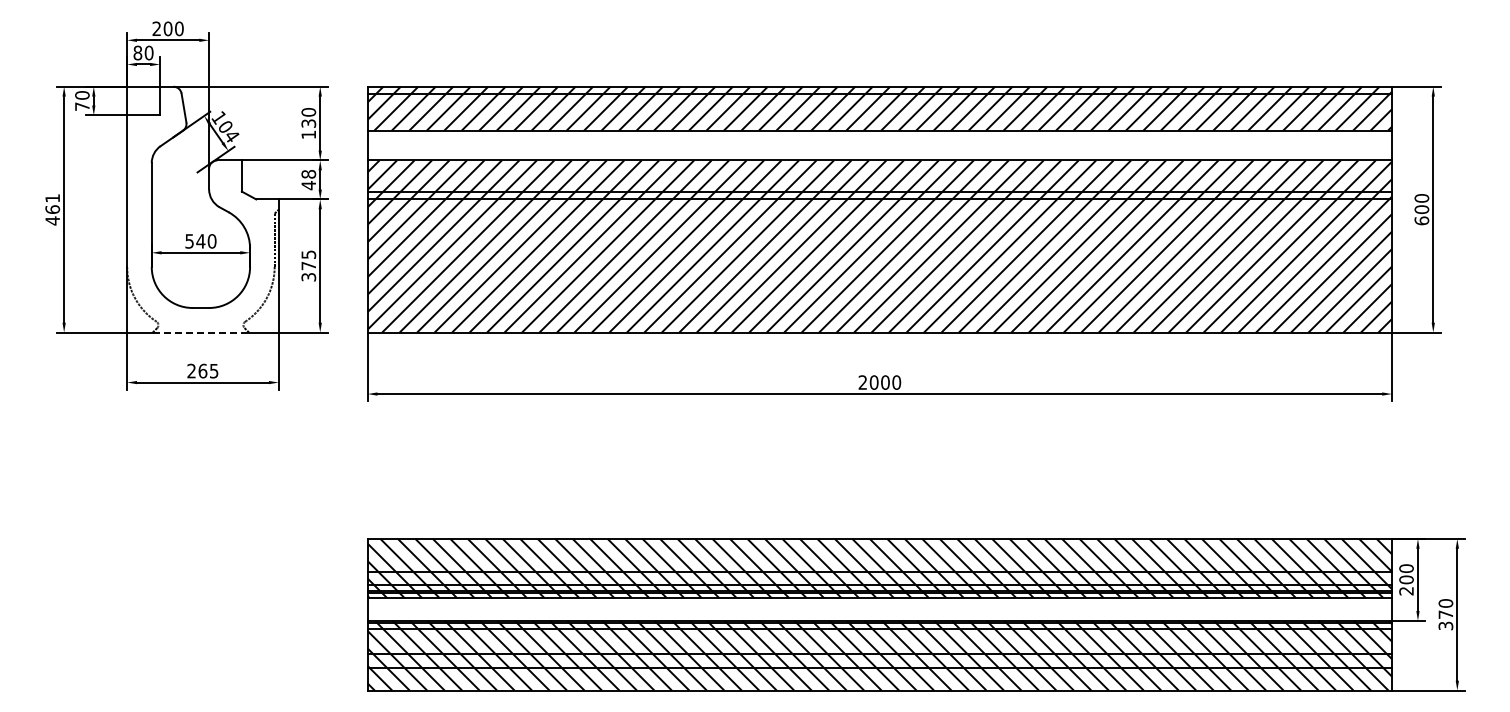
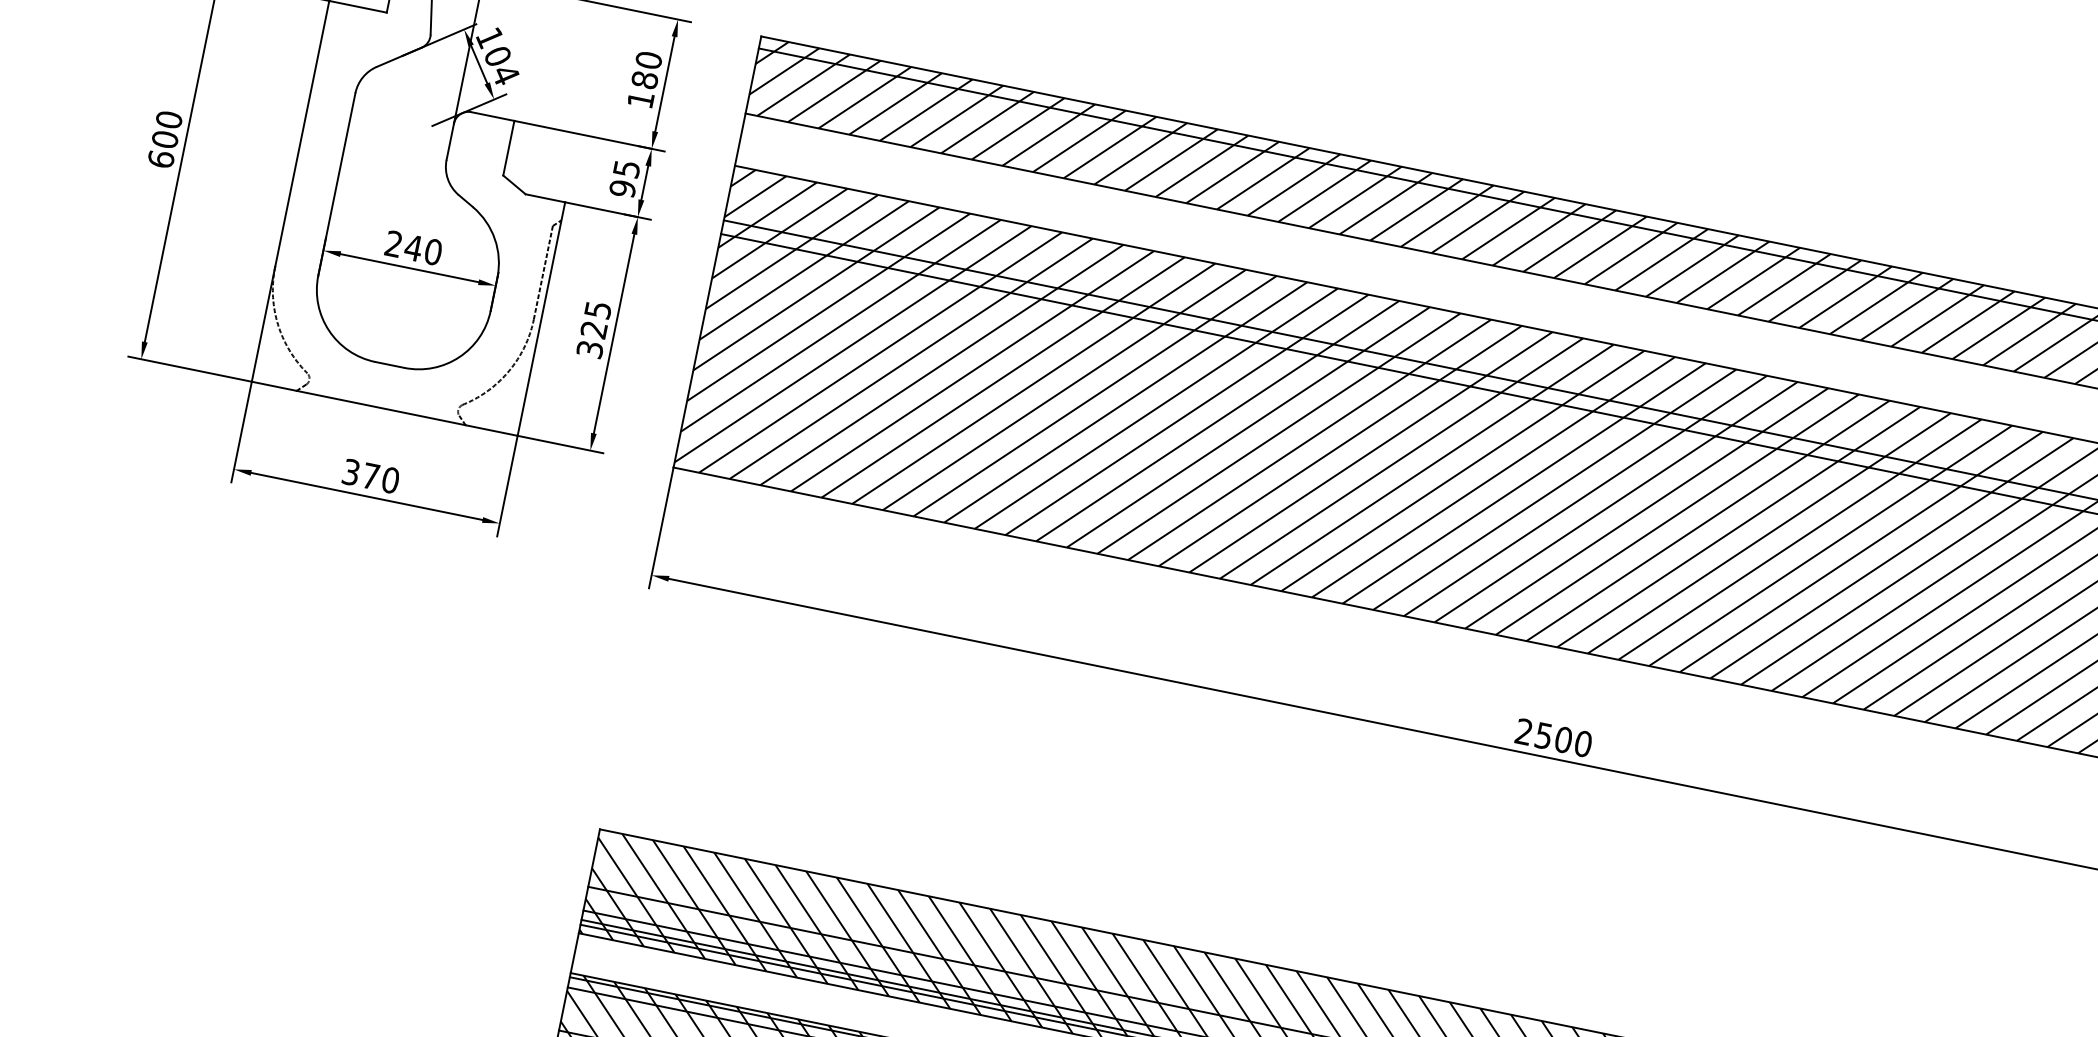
text: (308, 123) -> (644, 79), 130 -> 180
text: (308, 180) -> (624, 179), 48 -> 95
text: (52, 209) -> (164, 139), 461 -> 600
text: (189, 241) -> (393, 244), 540 -> 240
text: (308, 266) -> (593, 330), 375 -> 325
line: (201, 332) -> (382, 408), dashed -> solid
text: (202, 370) -> (370, 475), 265 -> 370
text: (873, 382) -> (1542, 735), 2000 -> 2500

